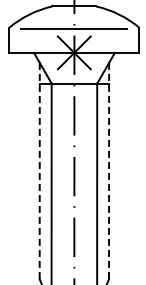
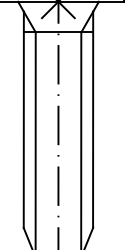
line: (39, 171) -> (23, 120), dashed -> solid
line: (109, 171) -> (93, 120), dashed -> solid

